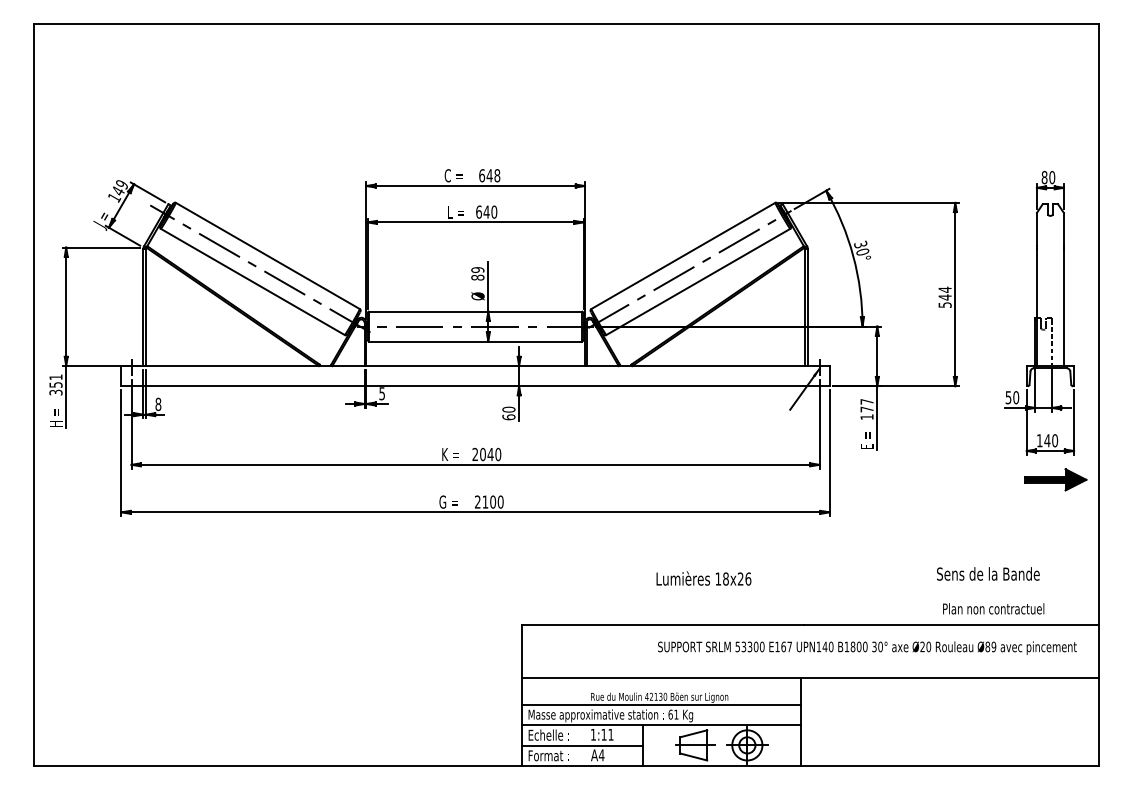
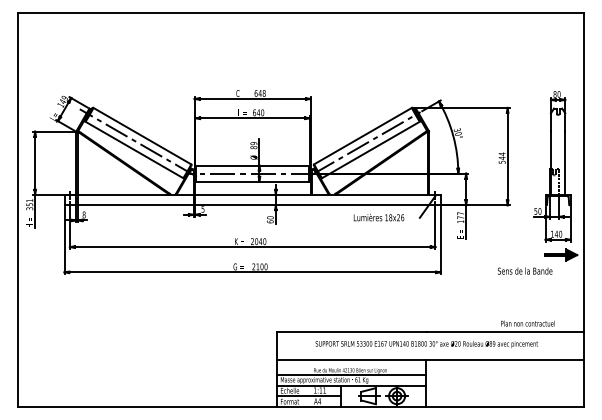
text: (987, 572) -> (524, 270), moved
text: (702, 578) -> (378, 217), moved
text: (866, 648) -> (426, 344), moved

